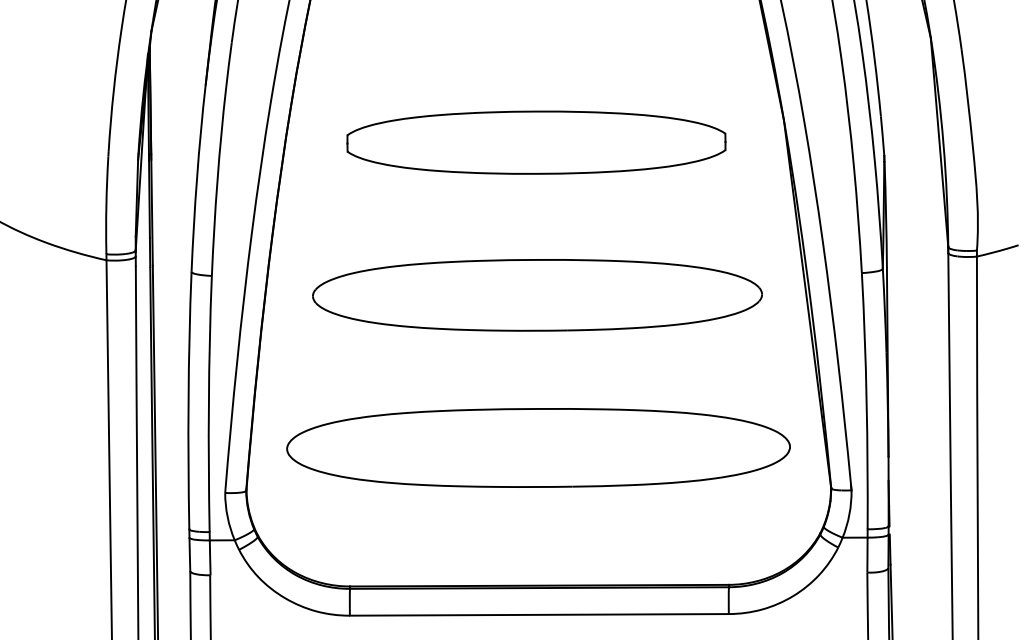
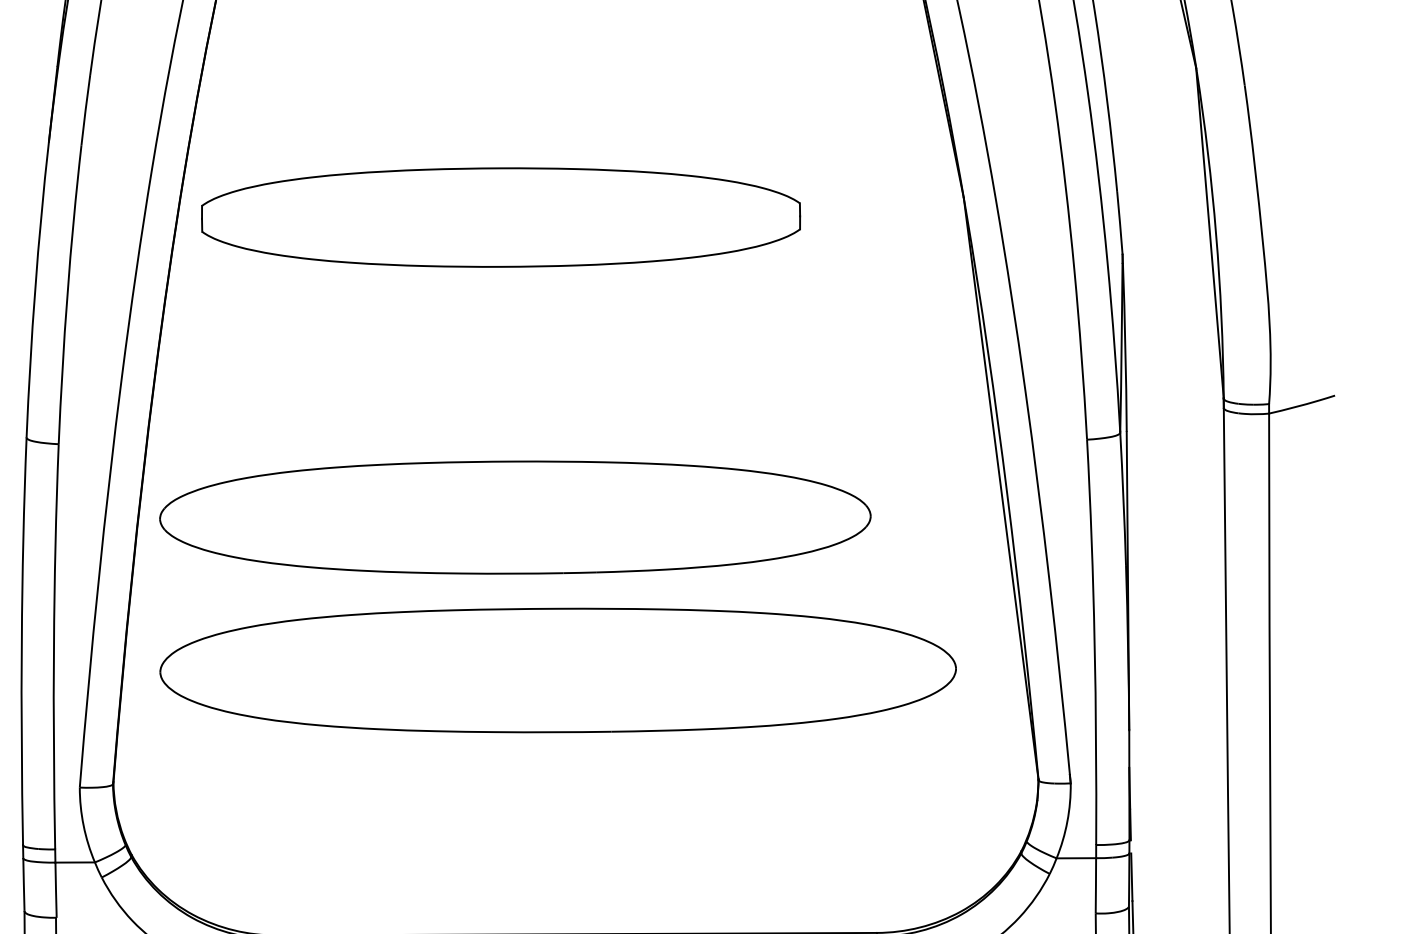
part: (536, 142) -> (501, 217), moved
part: (537, 295) -> (515, 517), moved
part: (538, 447) -> (558, 669), moved

